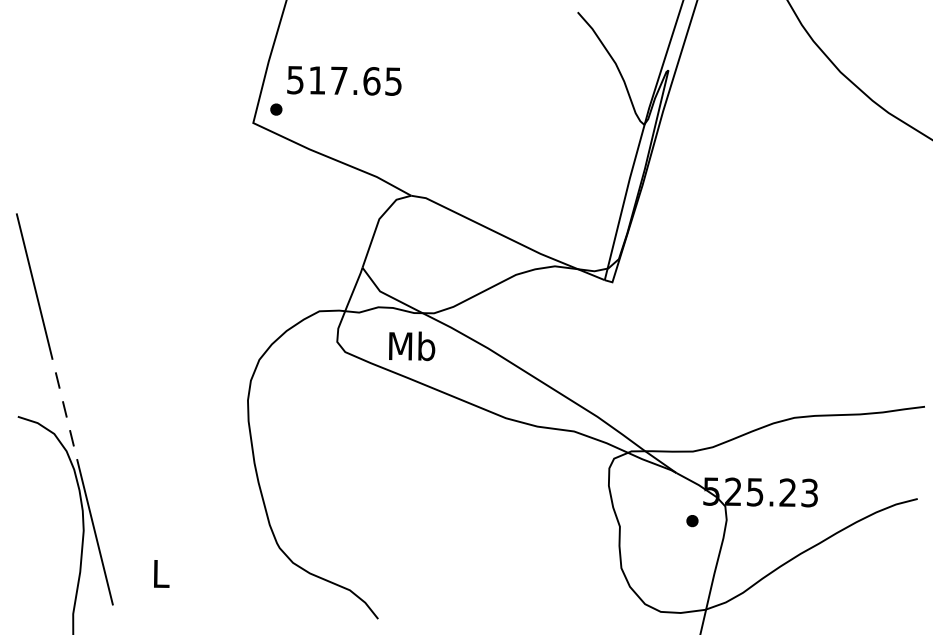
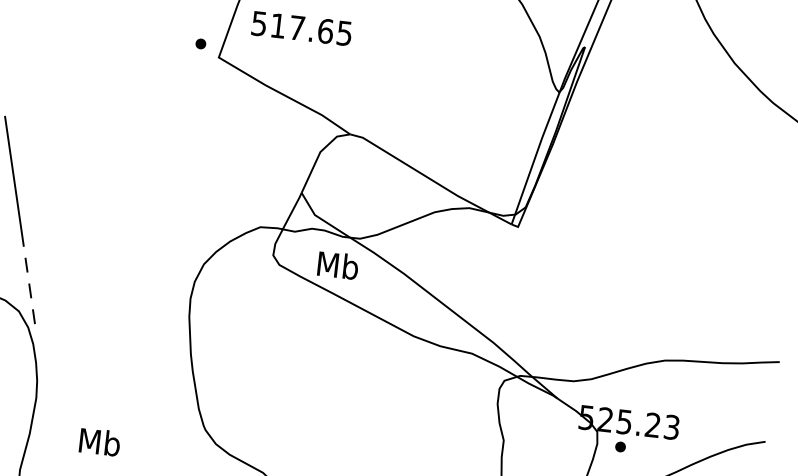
part: (276, 109) -> (201, 43), moved
part: (692, 521) -> (620, 447), moved
line: (94, 532) -> (45, 400), removed
text: (160, 573) -> (99, 442), L -> Mb

